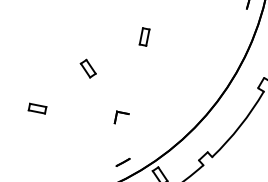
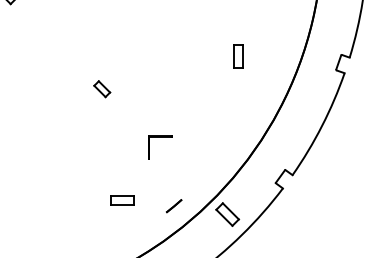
part: (144, 36) -> (238, 56), moved
part: (87, 68) -> (101, 88), size x0.7
part: (37, 108) -> (122, 200), moved
part: (121, 117) -> (160, 146), size x1.4

